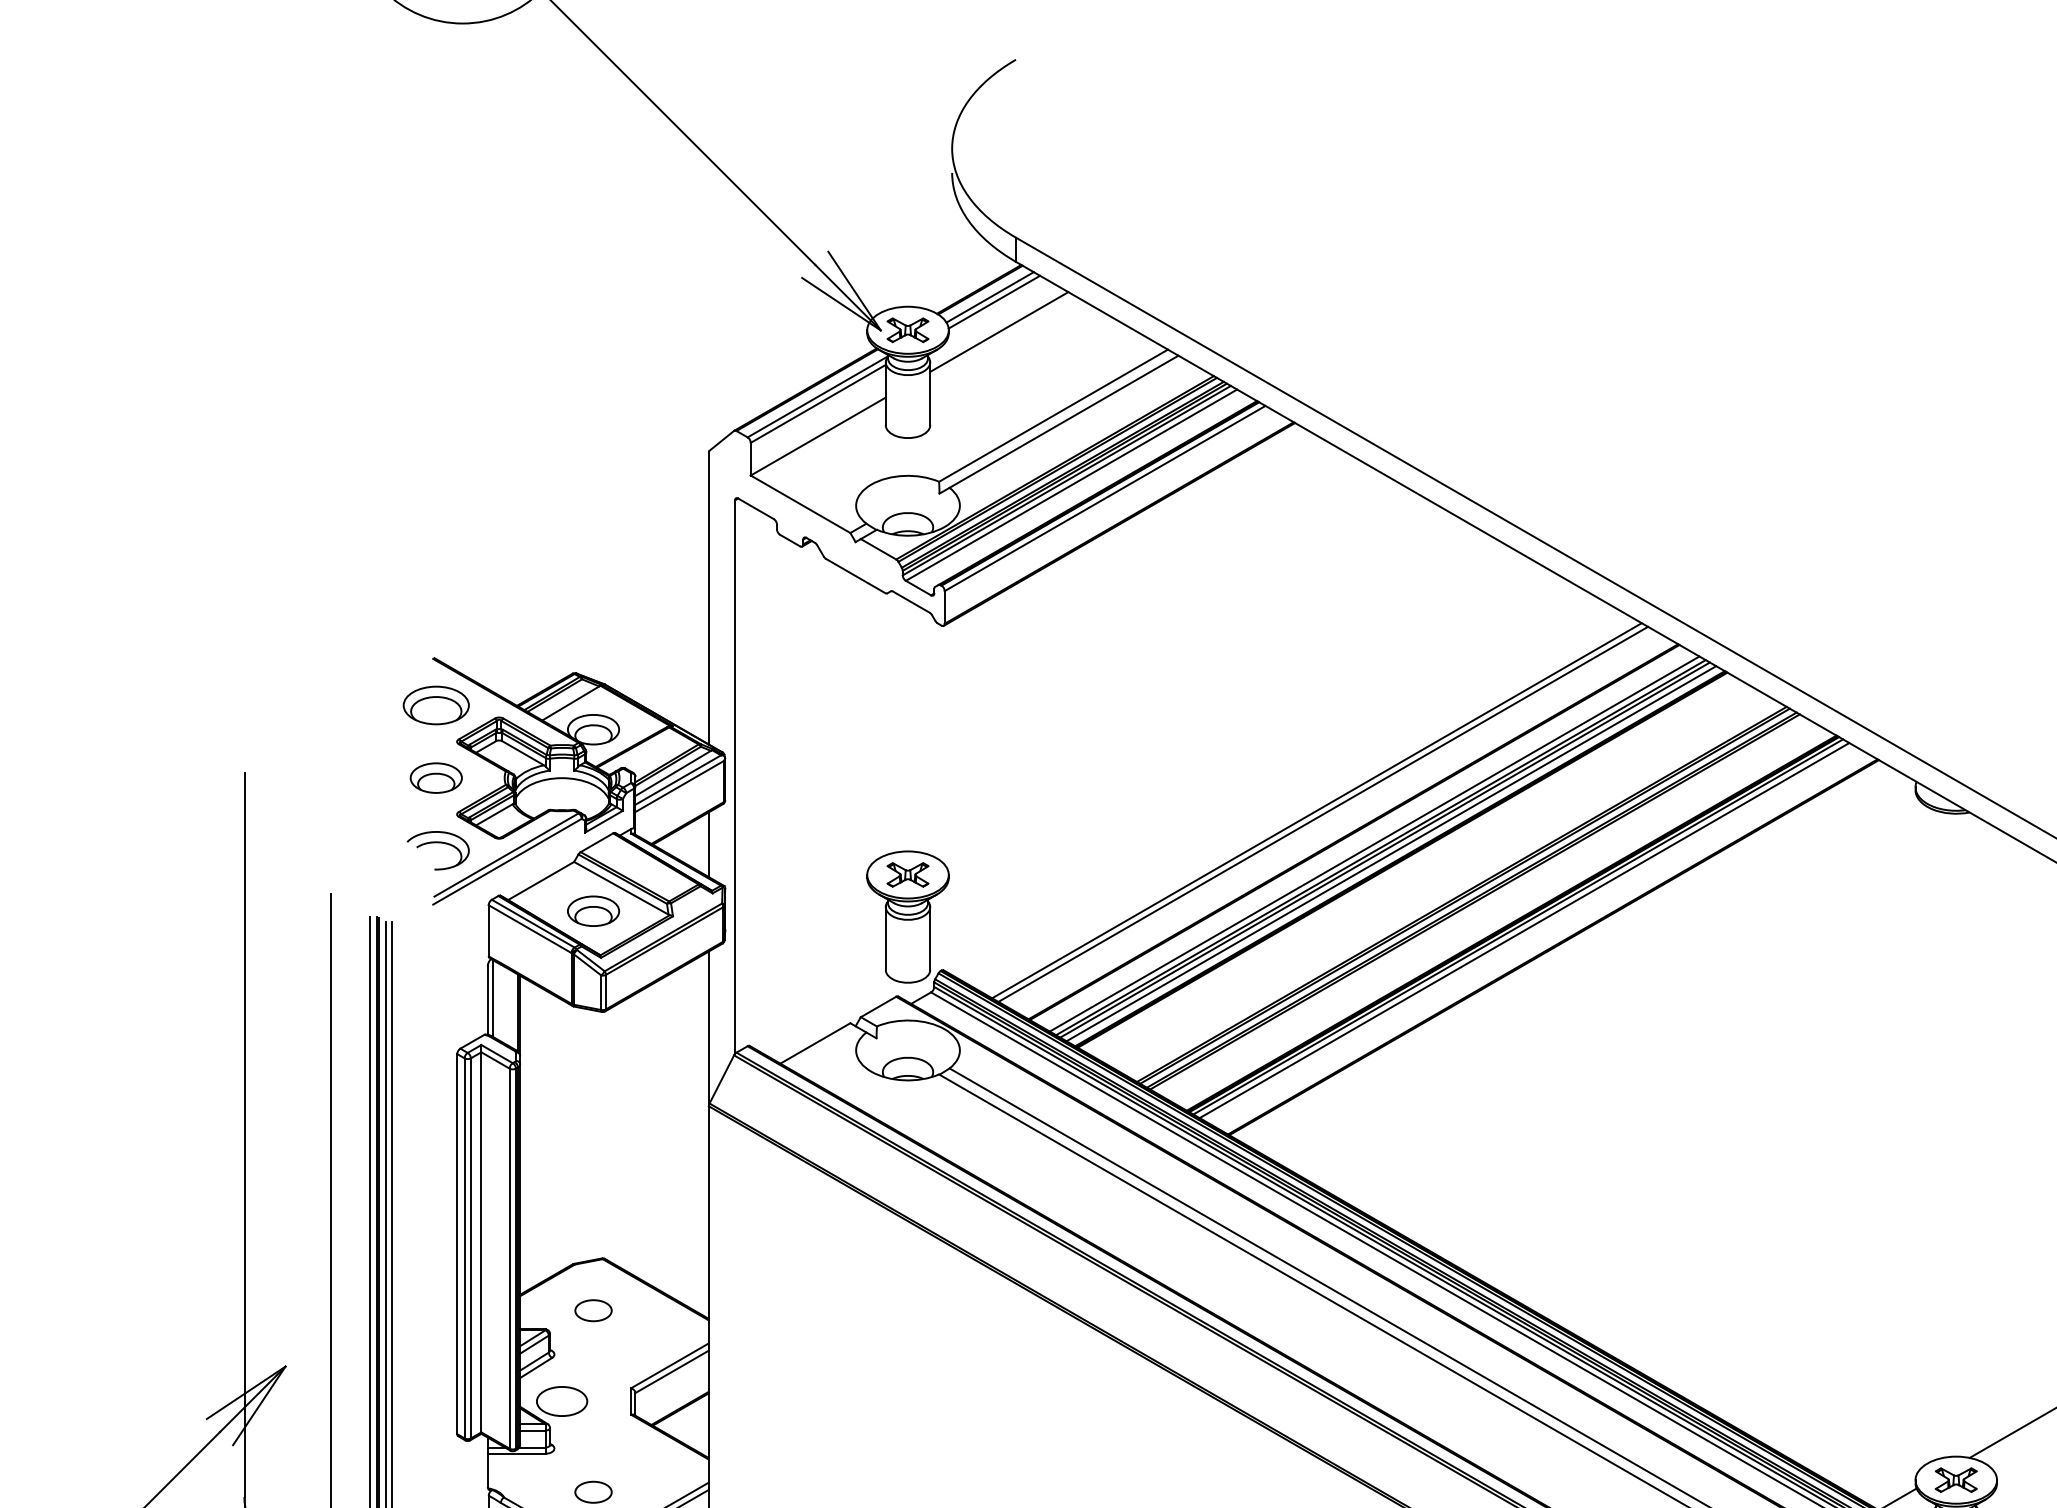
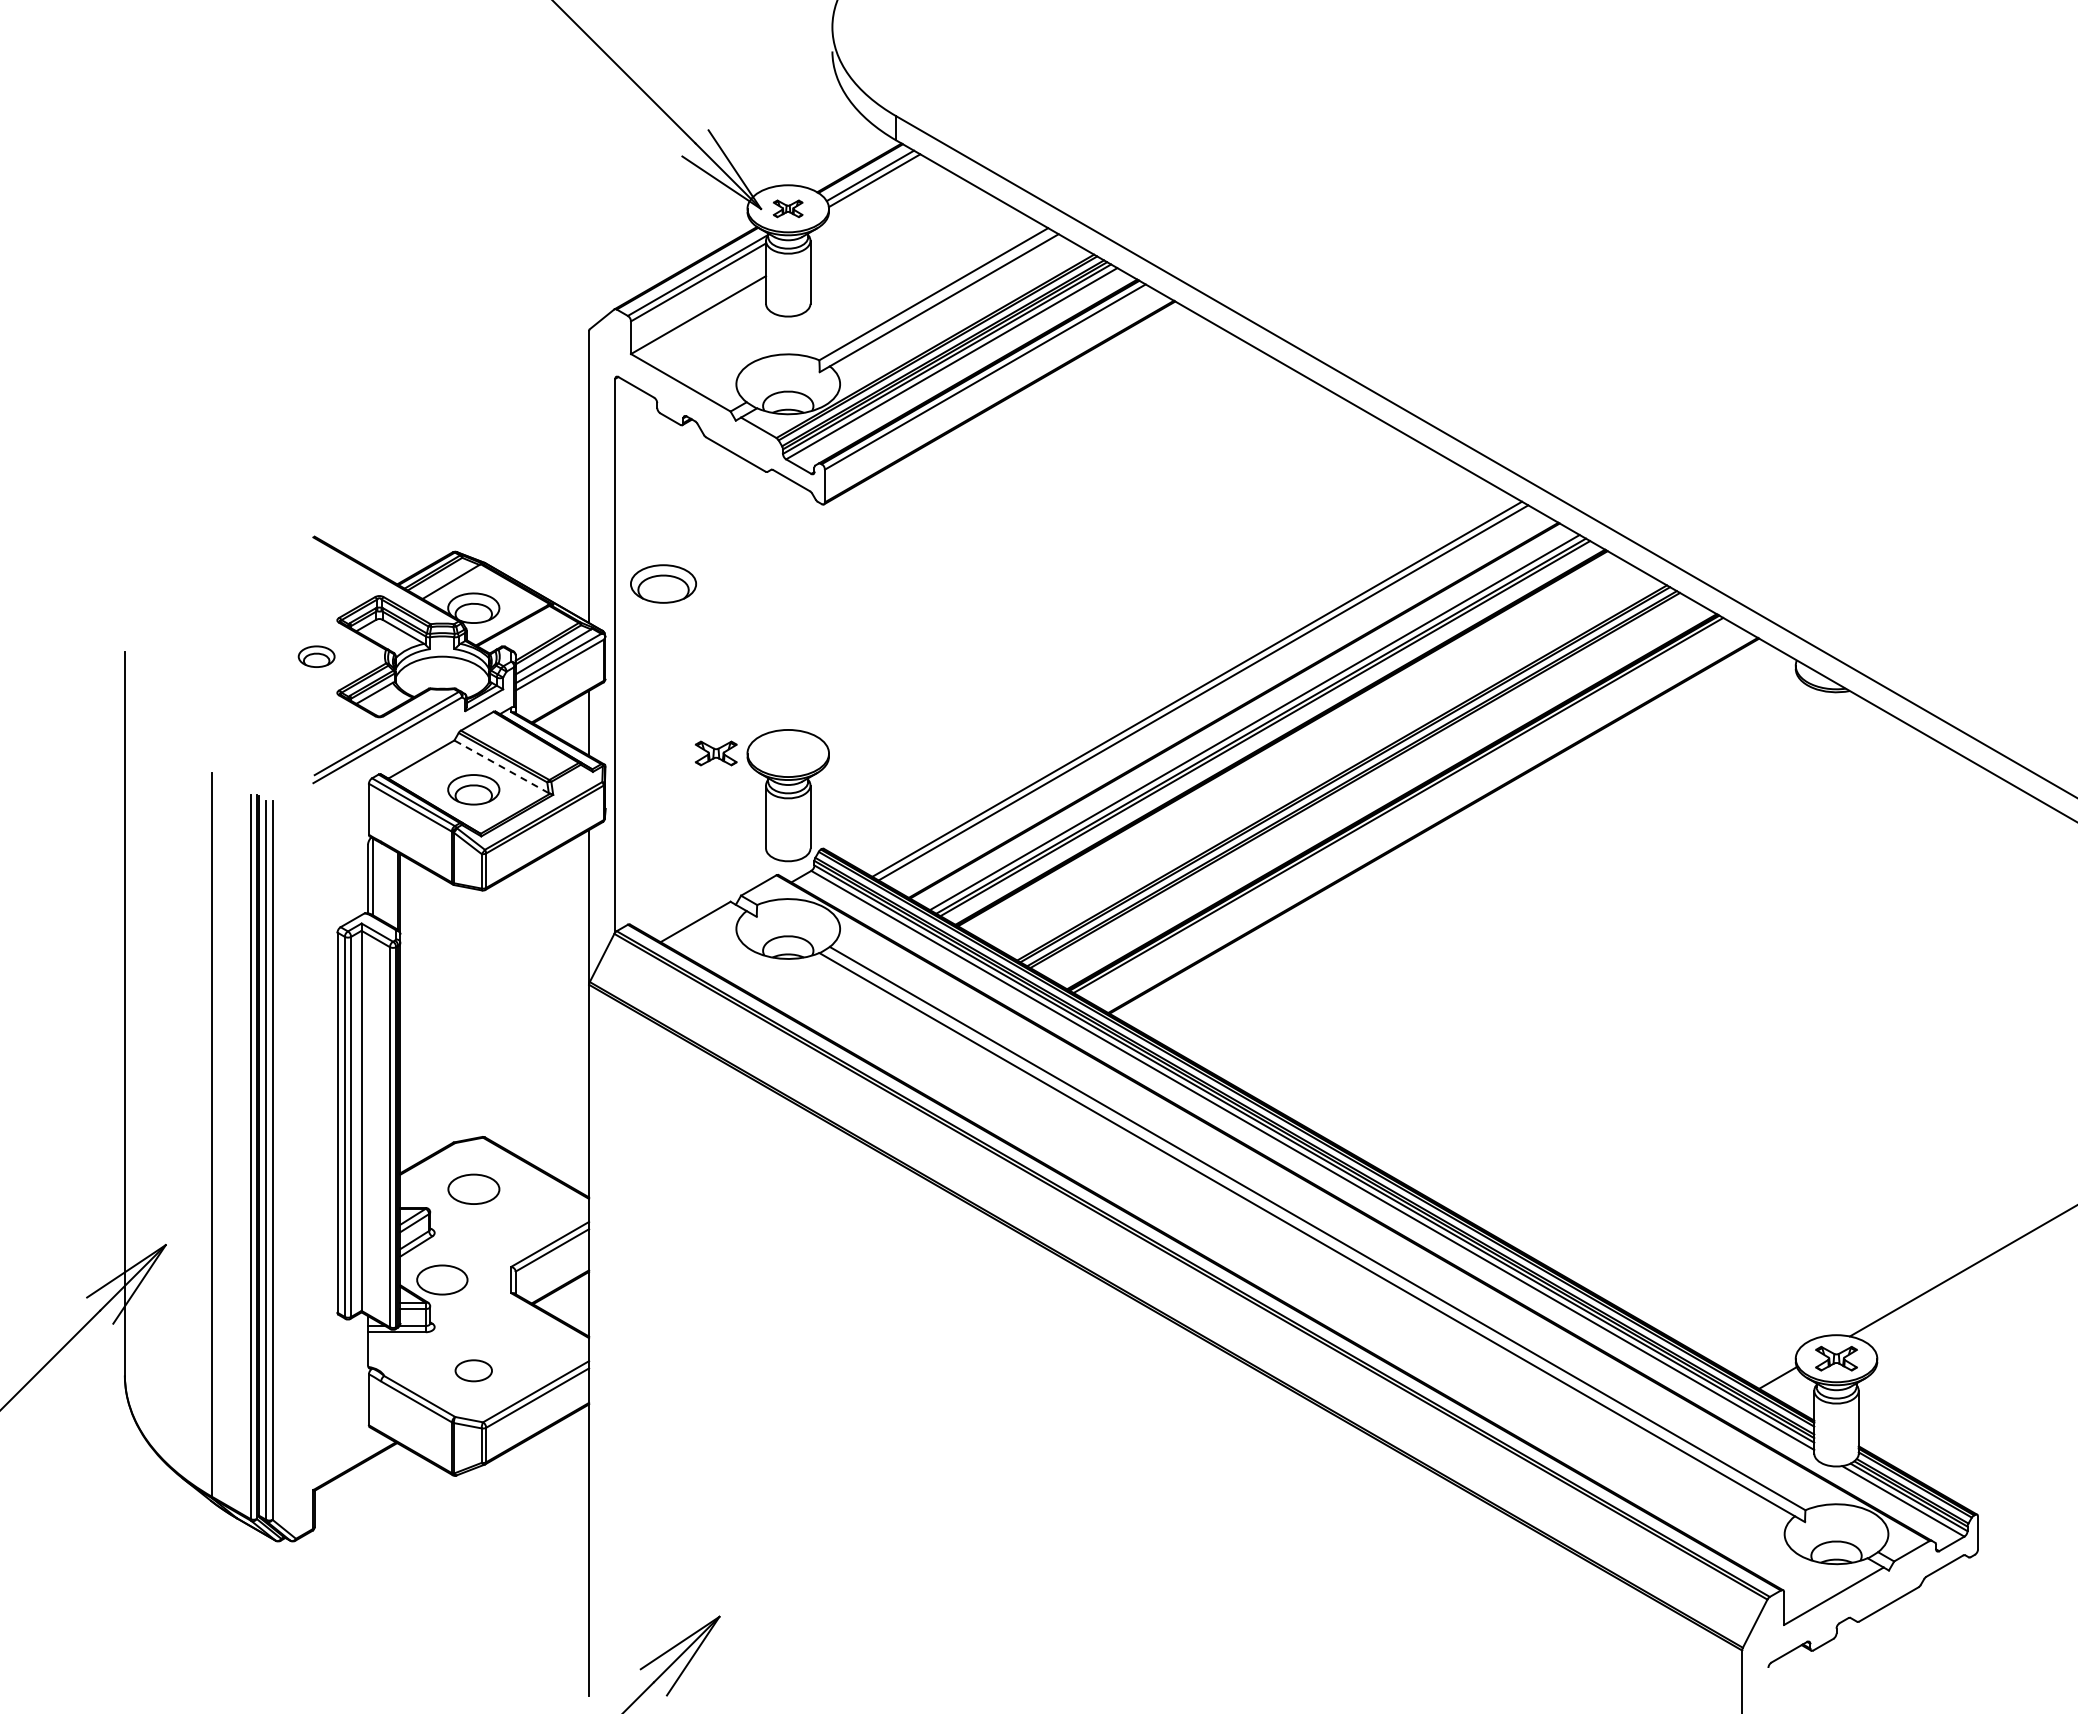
part: (907, 329) -> (787, 208), size x0.7
line: (999, 331) -> (879, 210), removed
part: (436, 704) -> (663, 583), moved
part: (436, 777) -> (316, 656), size x0.7
part: (438, 842) -> (318, 721), removed
line: (1391, 852) -> (1271, 731), removed
part: (908, 874) -> (716, 753), moved
line: (621, 887) -> (501, 766), solid -> dashed
line: (1524, 929) -> (1404, 808), removed
part: (593, 1309) -> (473, 1188), size x1.4

